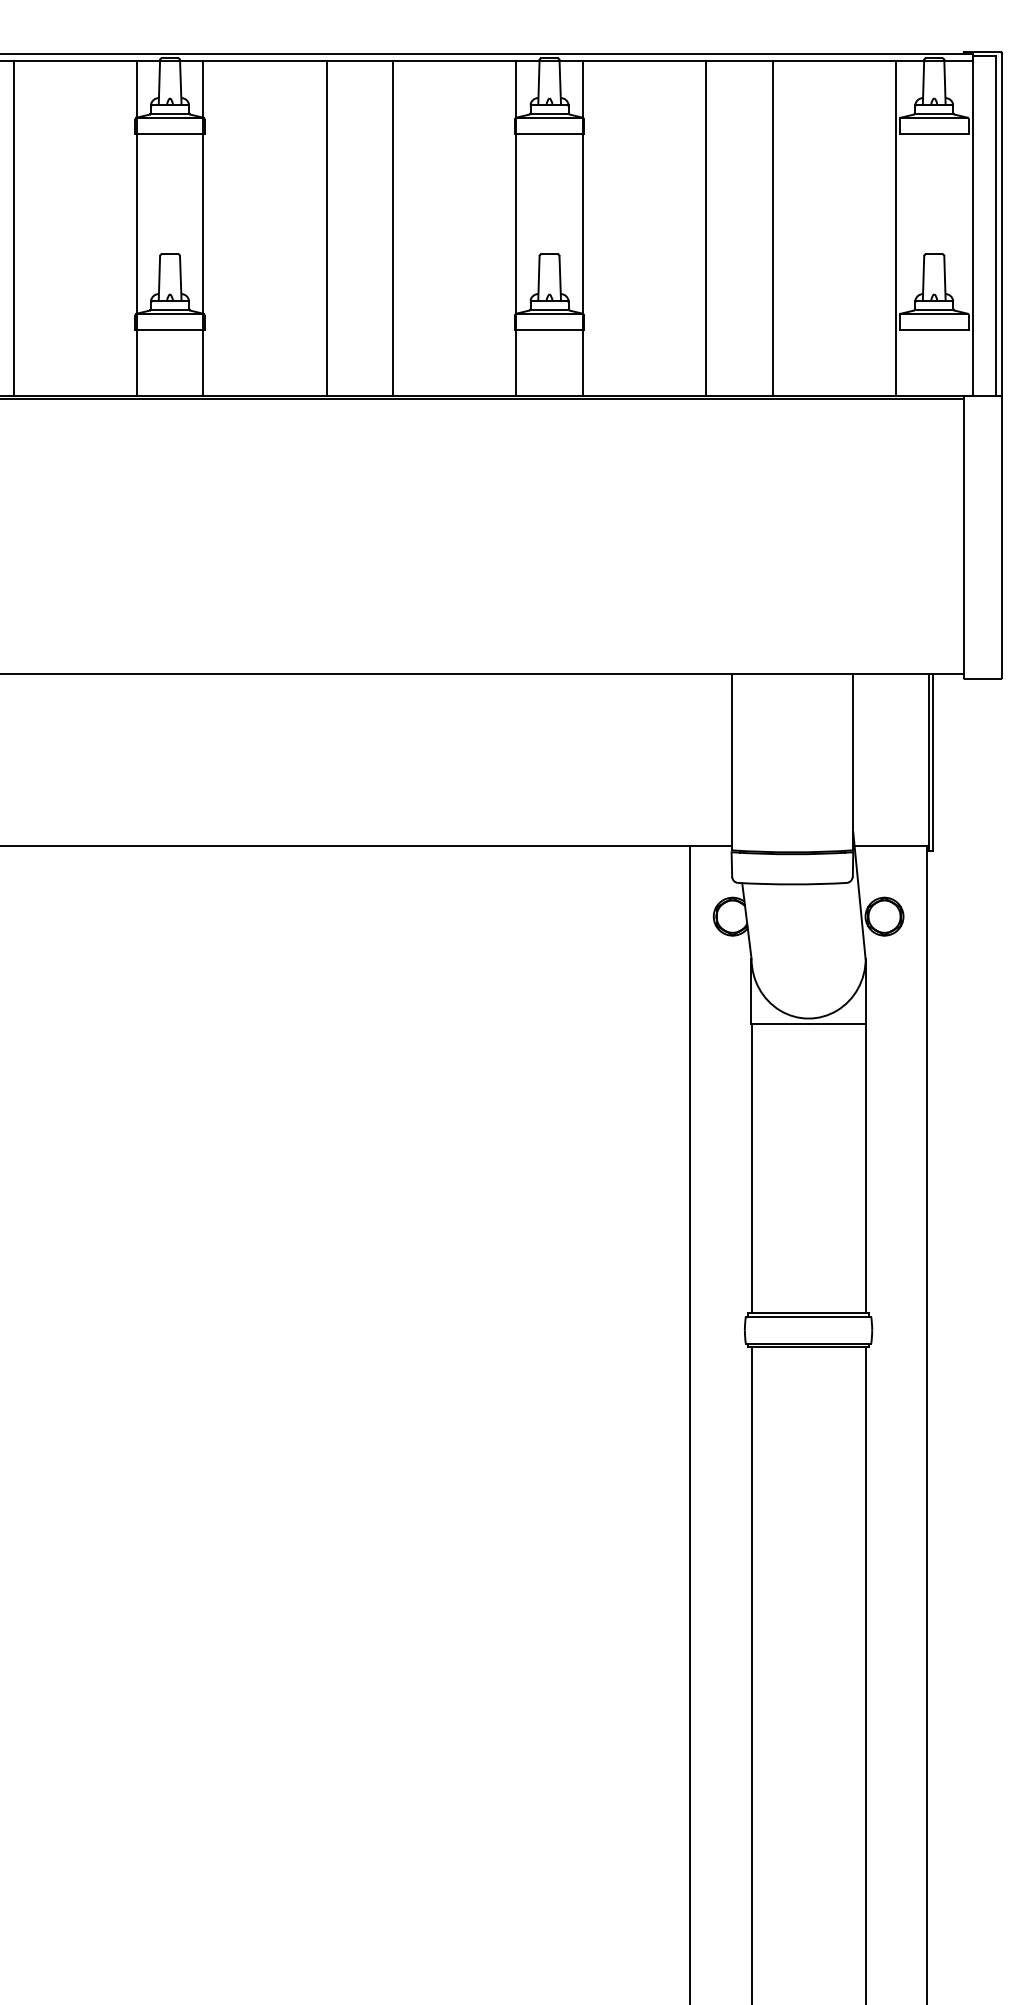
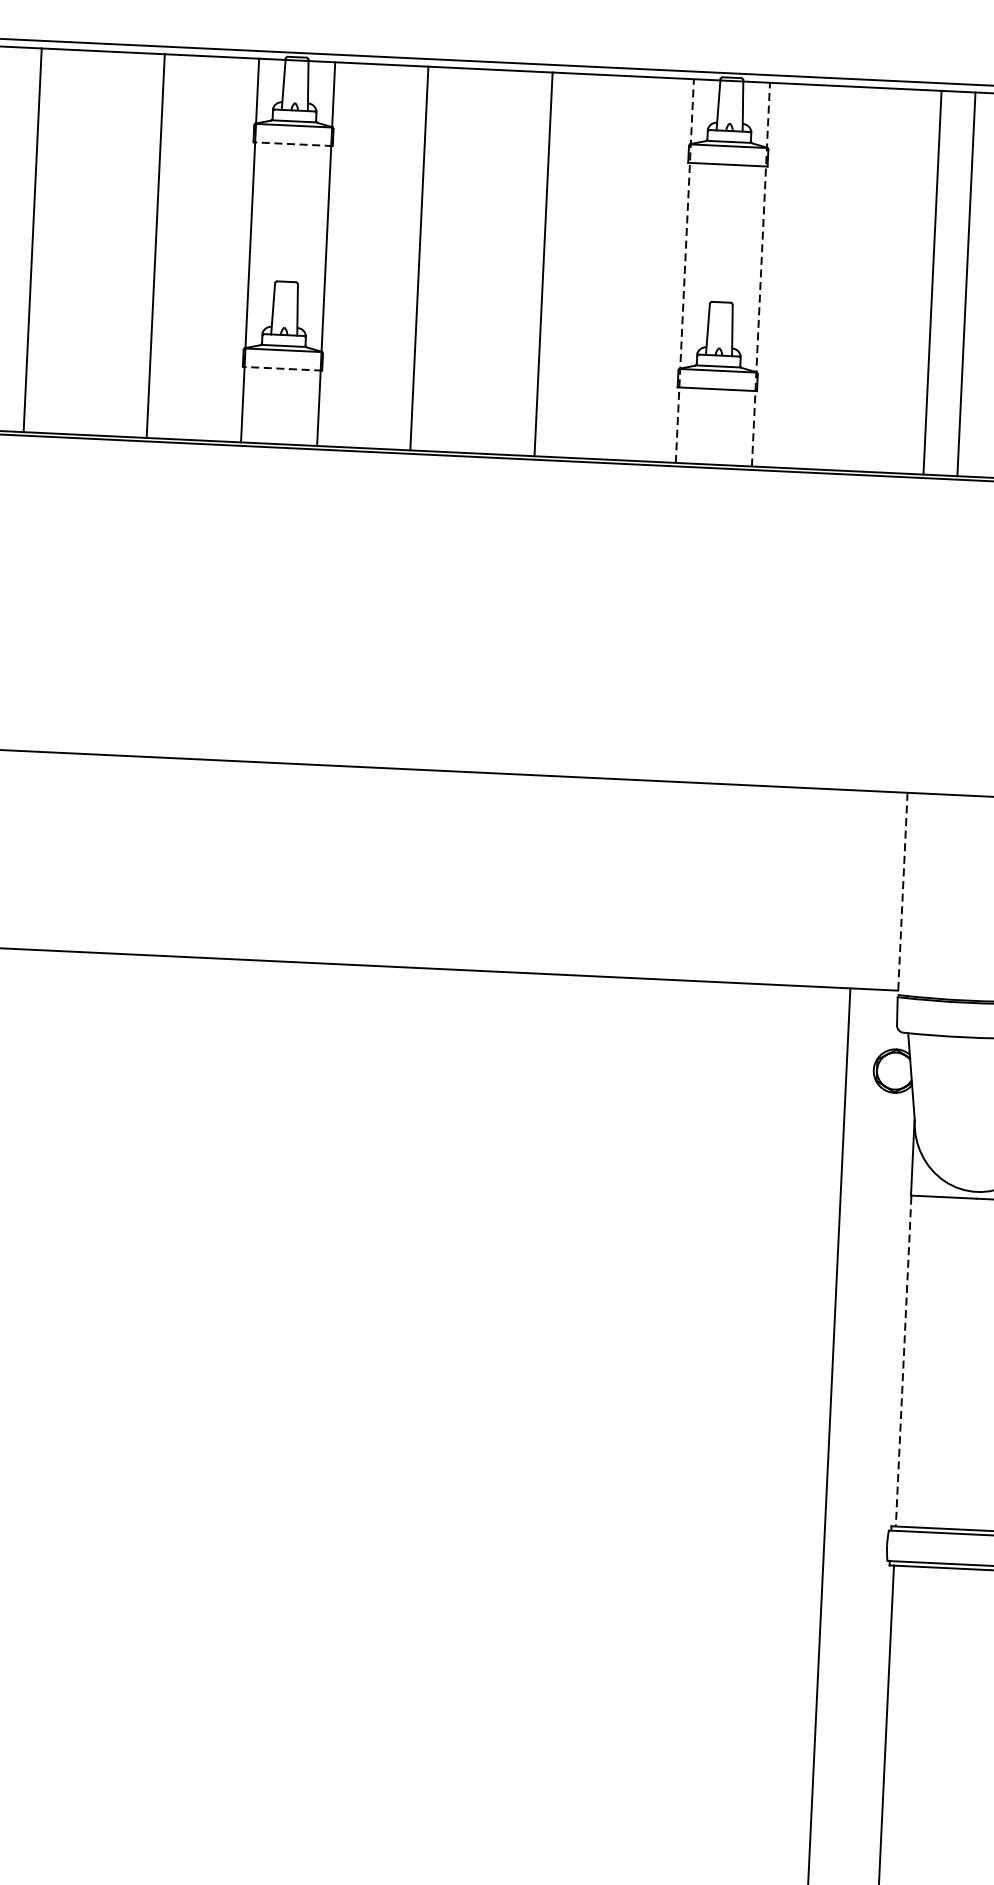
line: (170, 134) -> (293, 144), solid -> dashed
line: (13, 228) -> (155, 246), moved
line: (326, 228) -> (419, 258), moved
line: (516, 228) -> (684, 270), solid -> dashed
line: (582, 228) -> (760, 274), solid -> dashed
line: (706, 228) -> (966, 284), moved
line: (772, 228) -> (932, 282), moved
line: (170, 330) -> (283, 369), solid -> dashed
line: (731, 762) -> (902, 894), solid -> dashed
line: (751, 1169) -> (903, 1361), solid -> dashed

